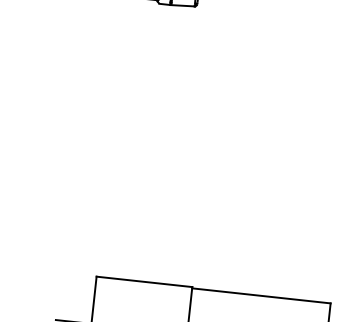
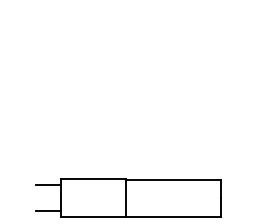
line: (77, 284) -> (48, 185), added

